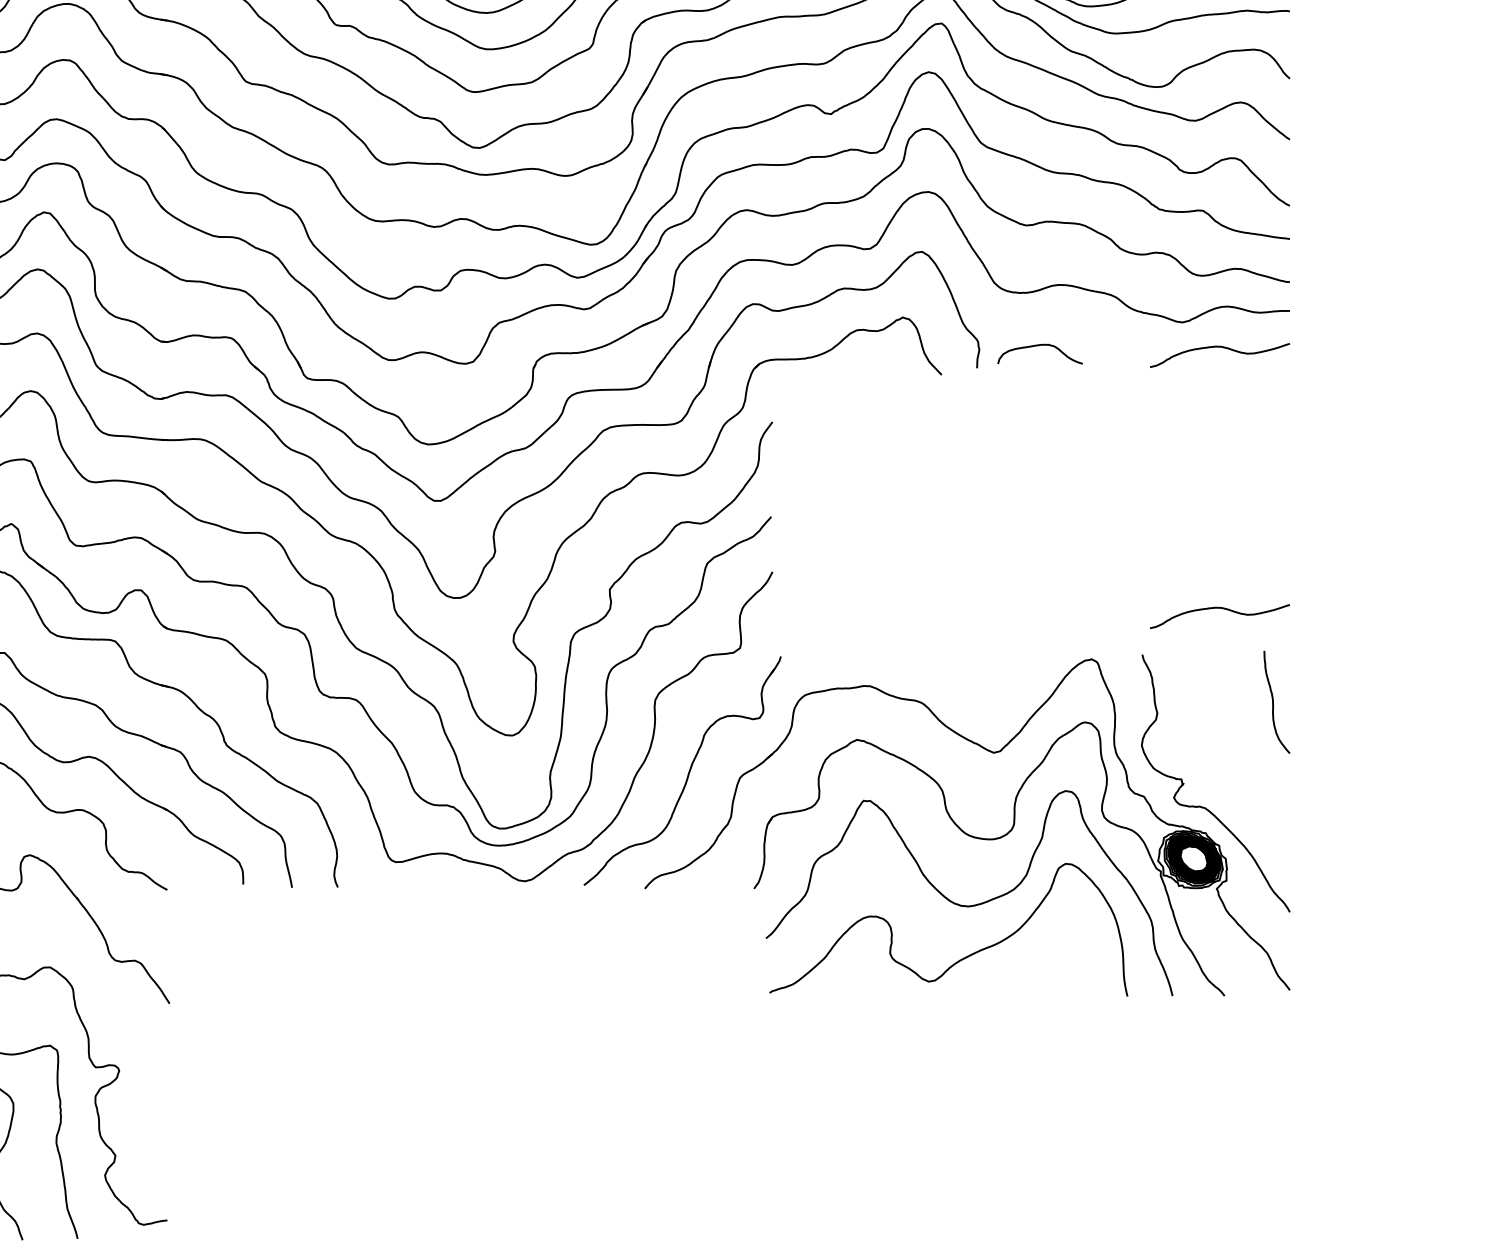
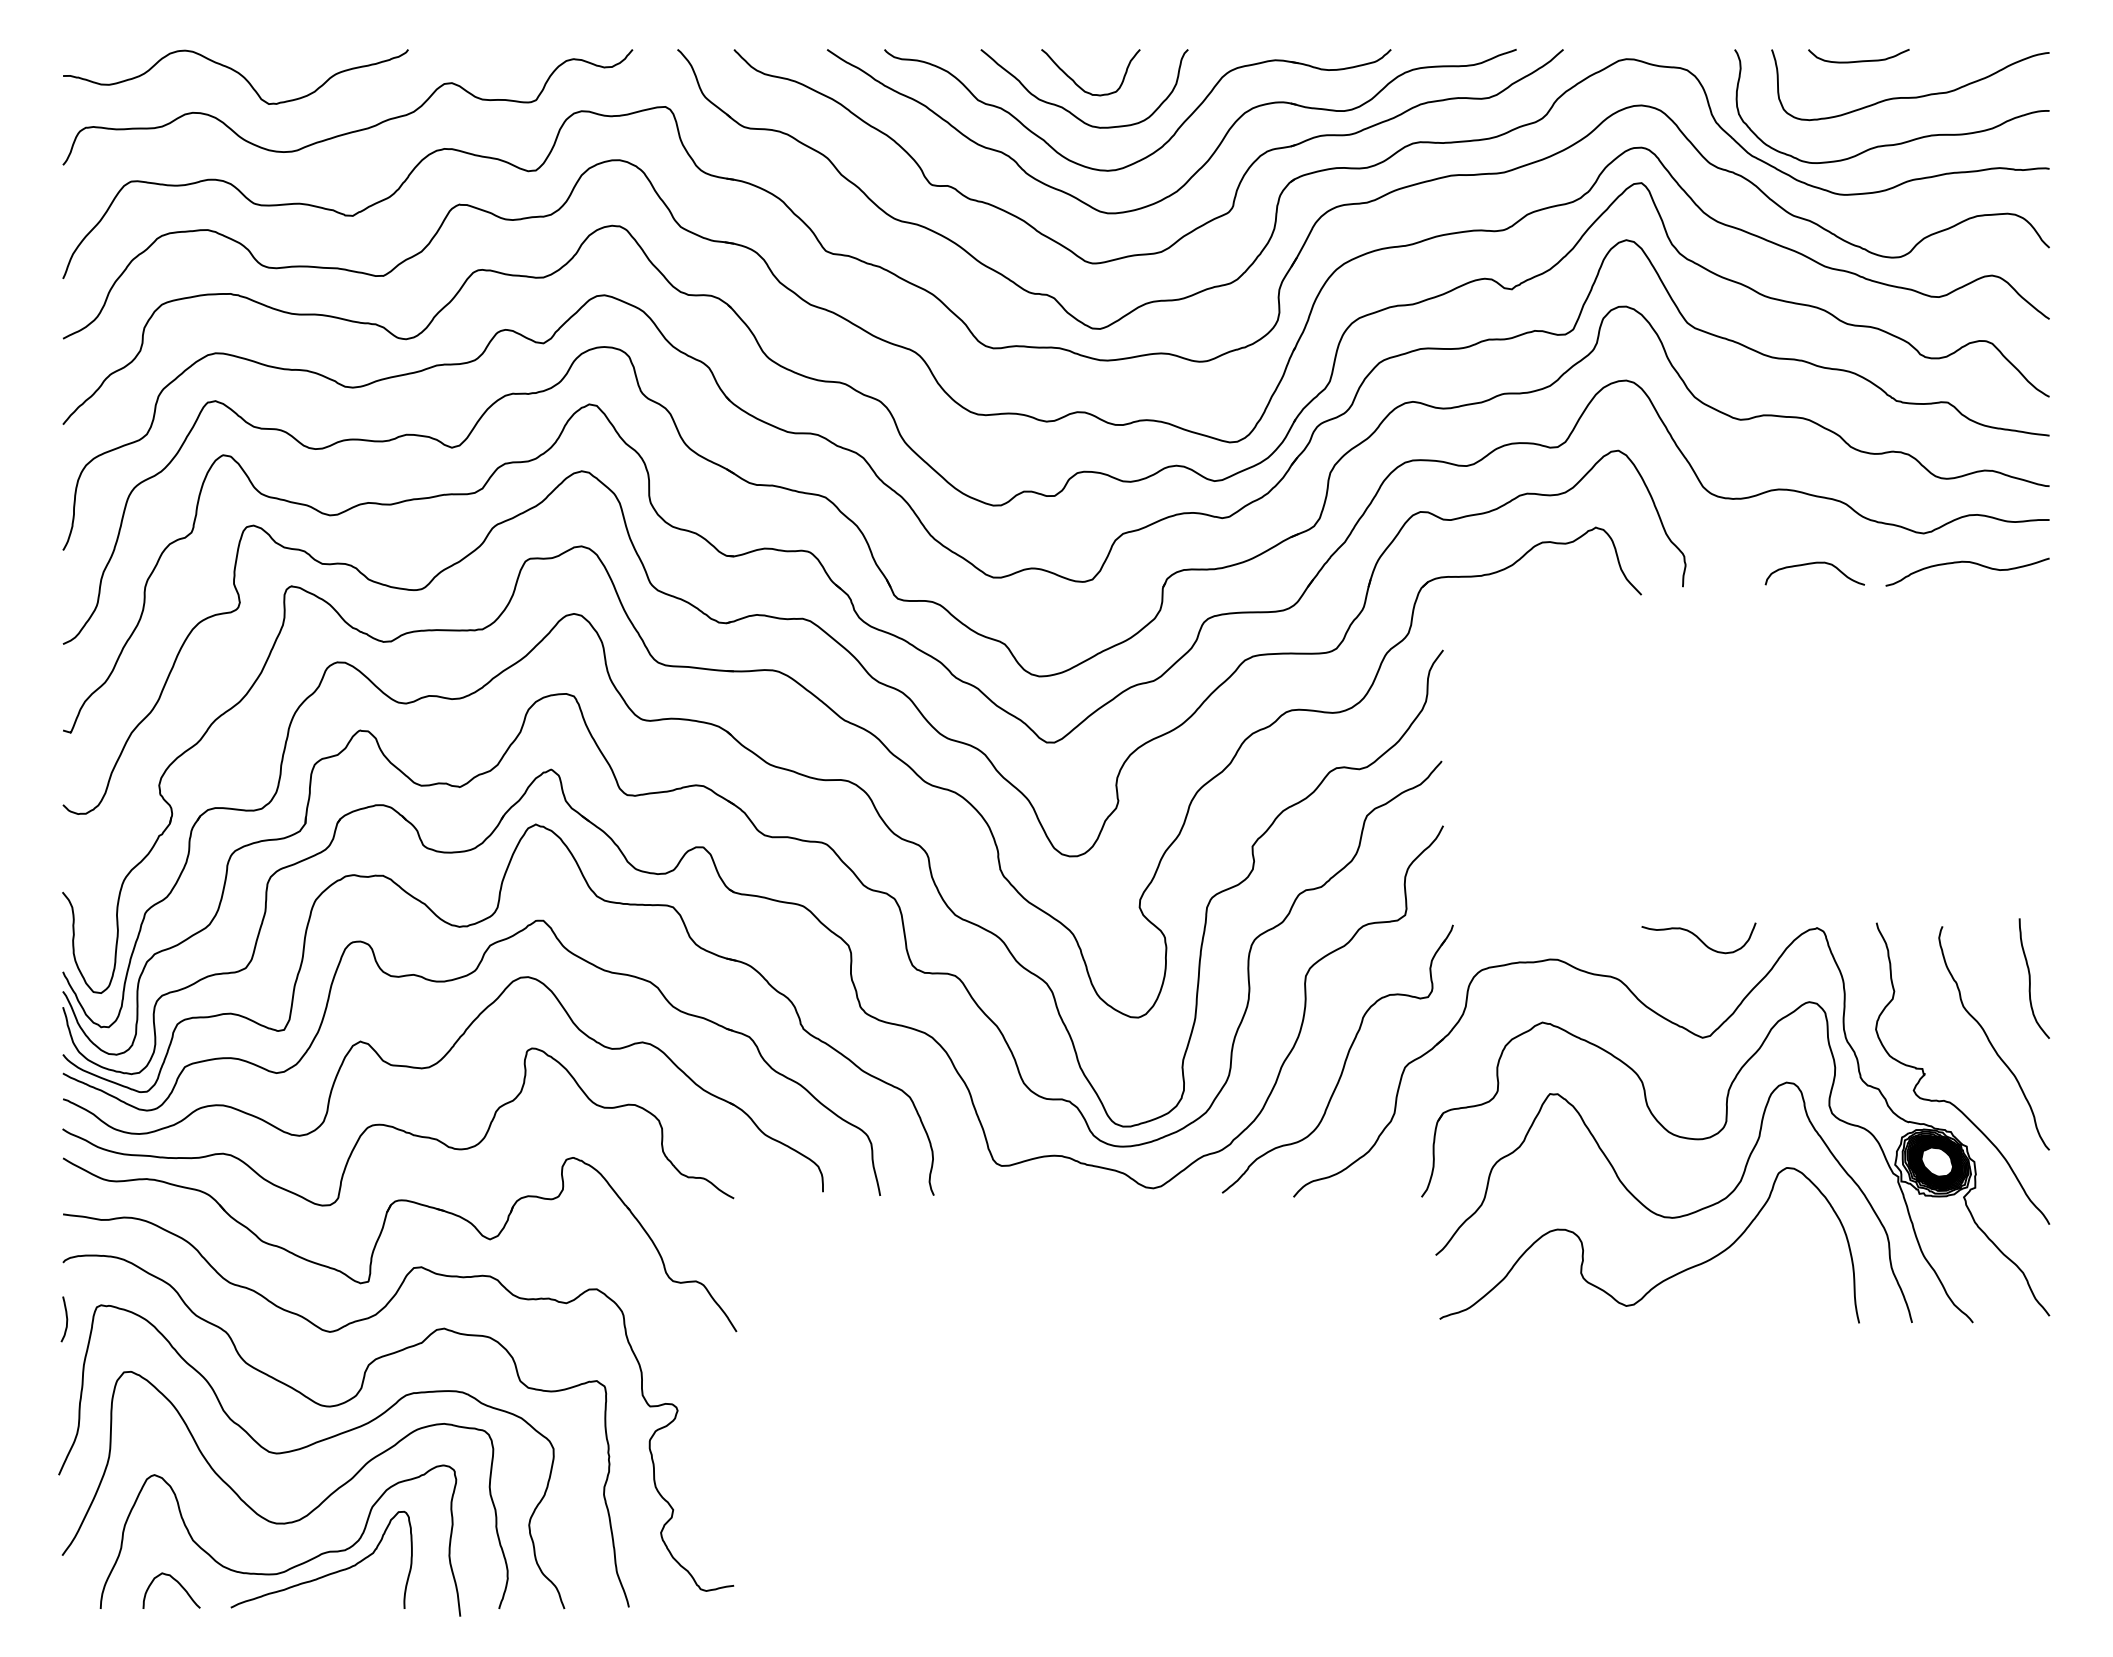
curve: (1038, 346) -> (1812, 564), moved
curve: (1222, 609) -> (1970, 869), removed
curve: (990, 668) -> (1698, 938), added
curve: (1239, 755) -> (1990, 1040), added

